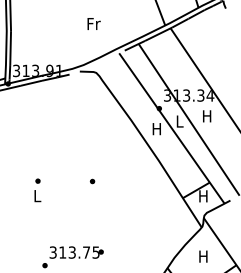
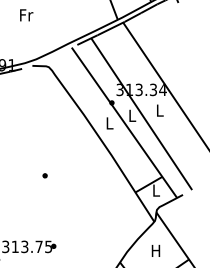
text: (93, 23) -> (26, 14), moved
text: (207, 116) -> (160, 110), H -> L
text: (156, 129) -> (109, 123), H -> L
text: (203, 196) -> (156, 190), H -> L

